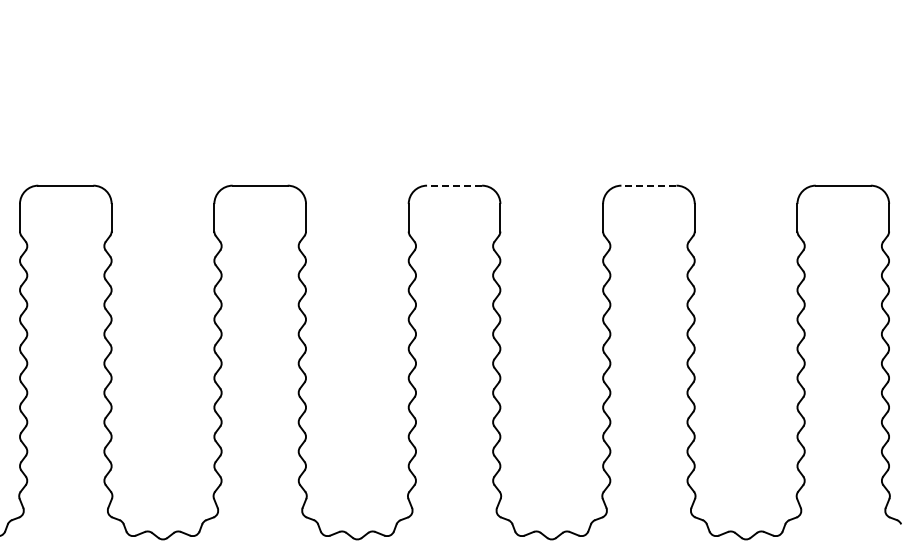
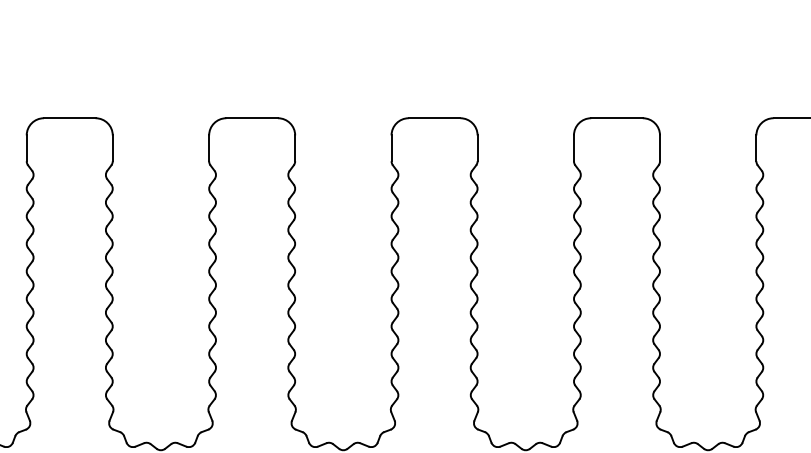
line: (454, 185) -> (434, 118), dashed -> solid
line: (648, 185) -> (616, 118), dashed -> solid

